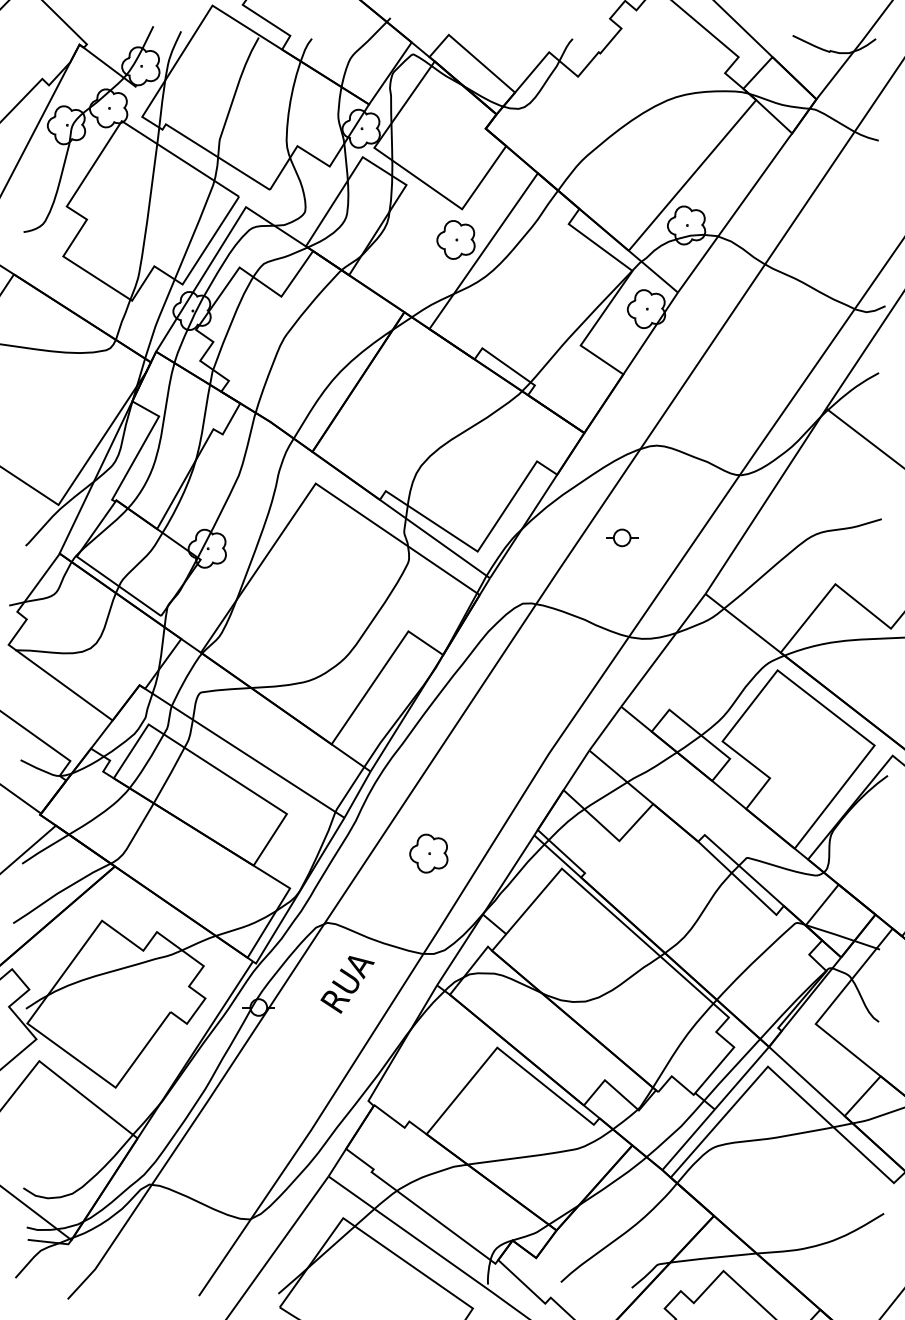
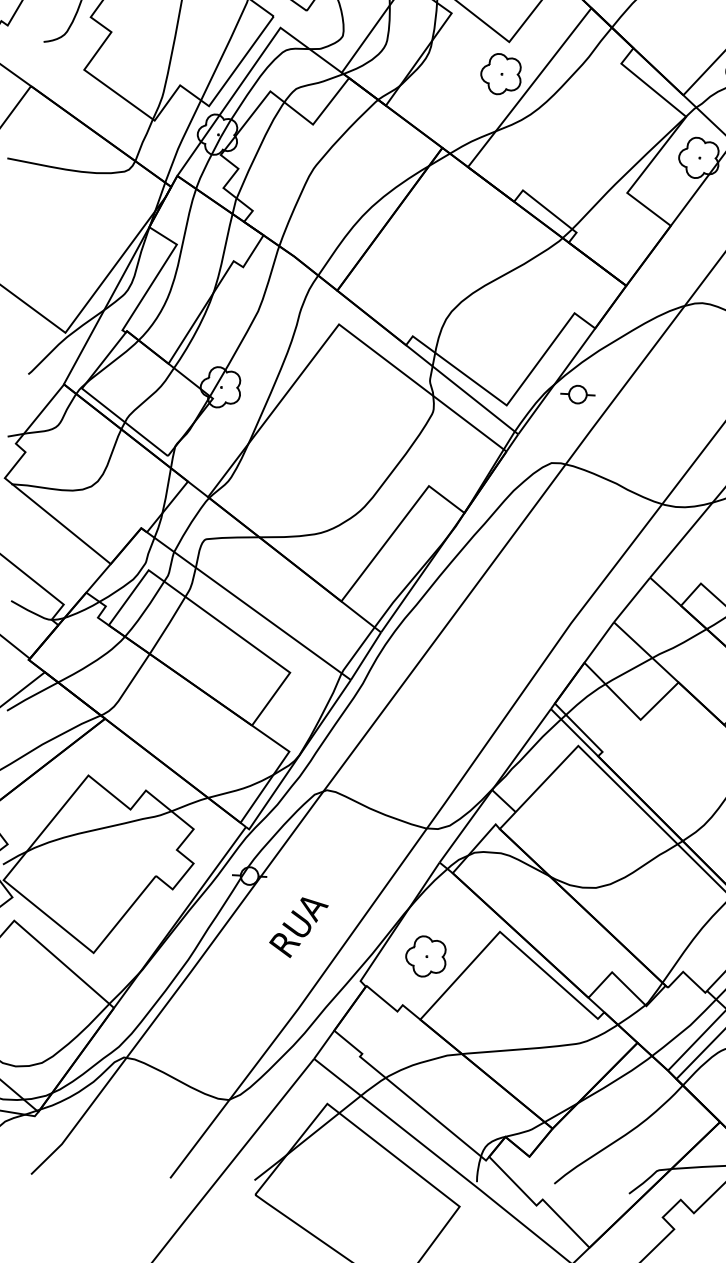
part: (622, 537) -> (578, 394), moved
part: (428, 853) -> (425, 956), moved
text: (347, 984) -> (298, 927), moved

